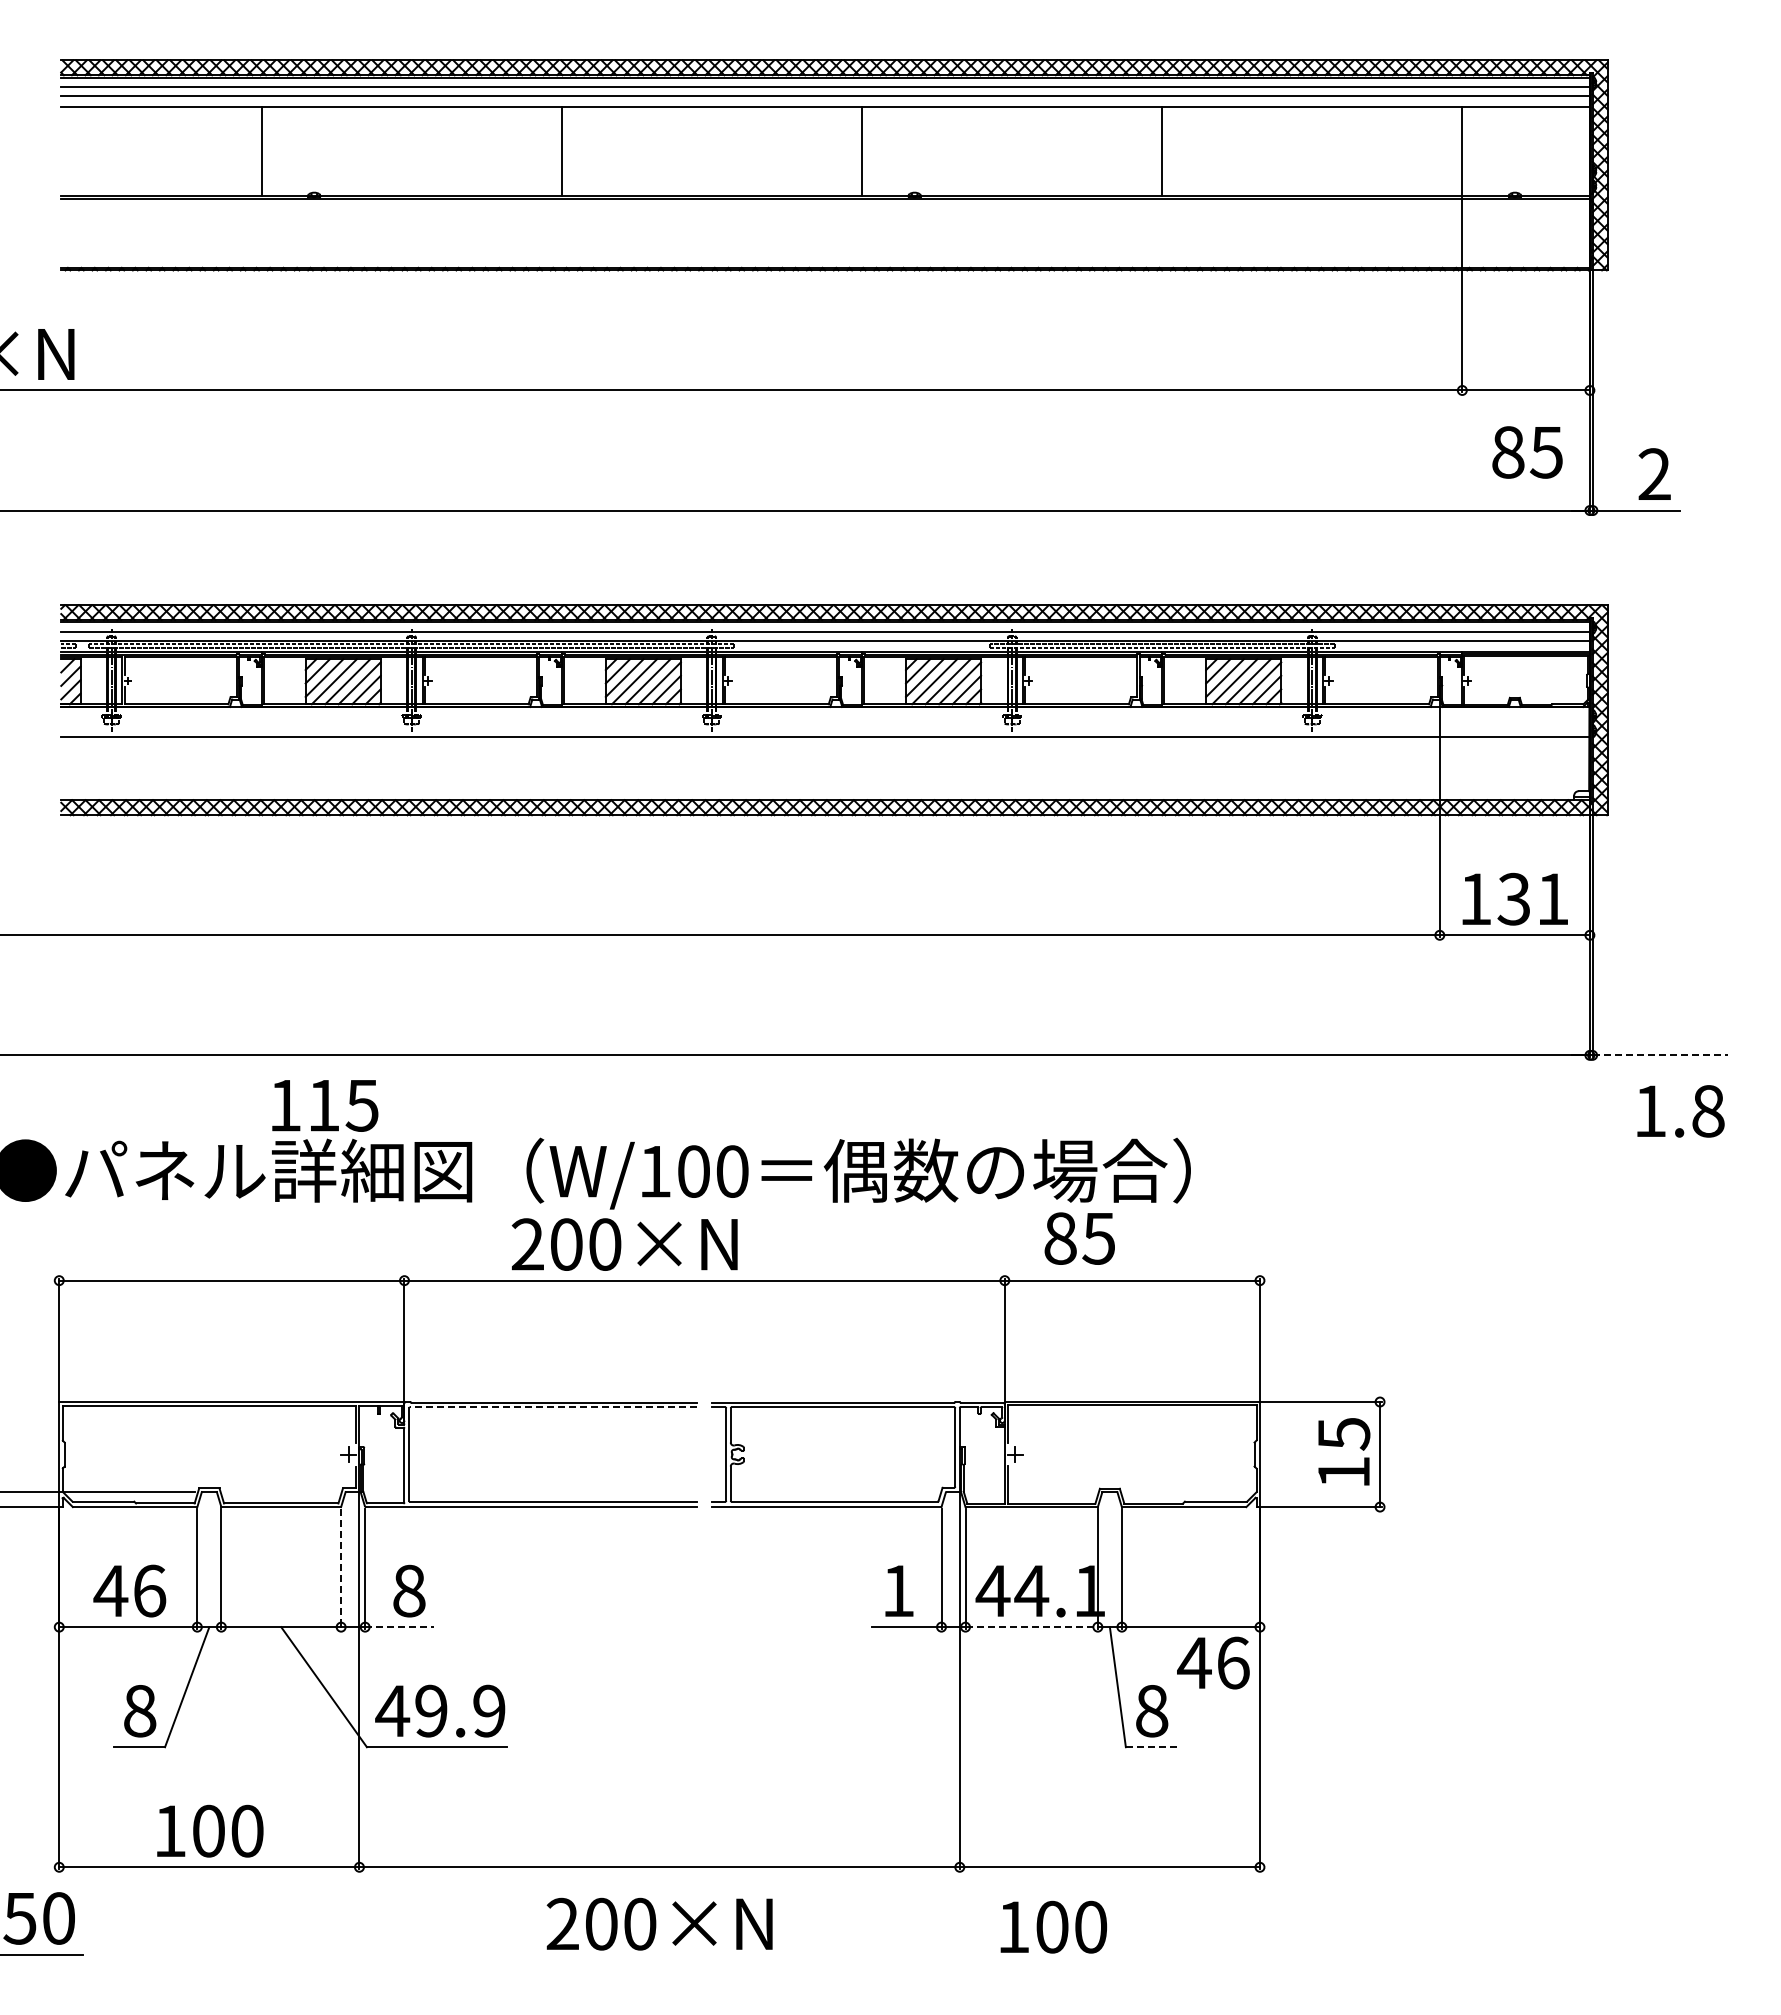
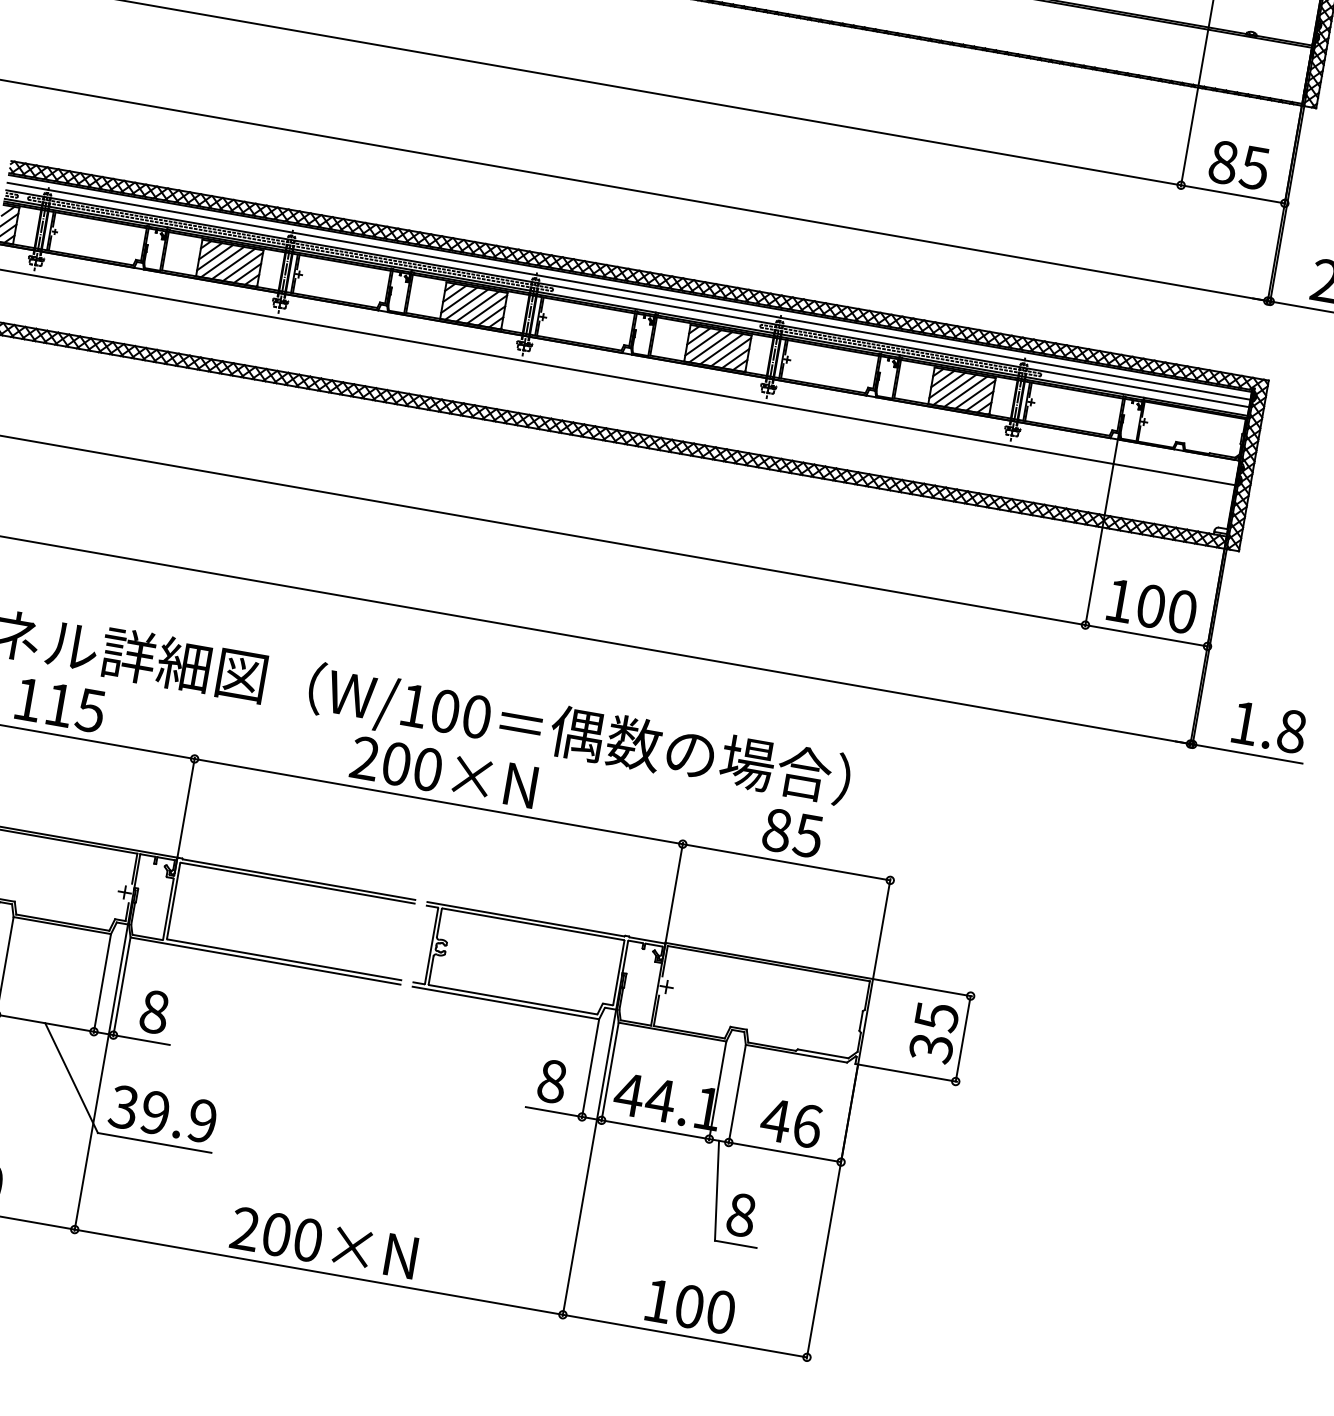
text: (1527, 452) -> (1239, 165), moved
text: (1532, 898) -> (1166, 608), 131 -> 100
line: (1660, 1055) -> (1247, 754), dashed -> solid
text: (325, 1105) -> (60, 705), moved
text: (1680, 1111) -> (1269, 727), moved
text: (1079, 1238) -> (792, 833), moved
text: (624, 1244) -> (443, 772), moved
line: (553, 1407) -> (297, 883), dashed -> solid
text: (1343, 1473) -> (930, 1049), 15 -> 35
line: (341, 1569) -> (102, 984), dashed -> solid
text: (898, 1590) -> (552, 1081), 1 -> 8
line: (399, 1627) -> (141, 1040), dashed -> solid
line: (1032, 1627) -> (656, 1130), dashed -> solid
text: (1213, 1662) -> (791, 1122), moved
text: (392, 1710) -> (123, 1106), 49.9 -> 39.9
line: (1151, 1747) -> (735, 1244), dashed -> solid
text: (659, 1923) -> (323, 1242), moved
text: (1053, 1926) -> (690, 1306), moved

